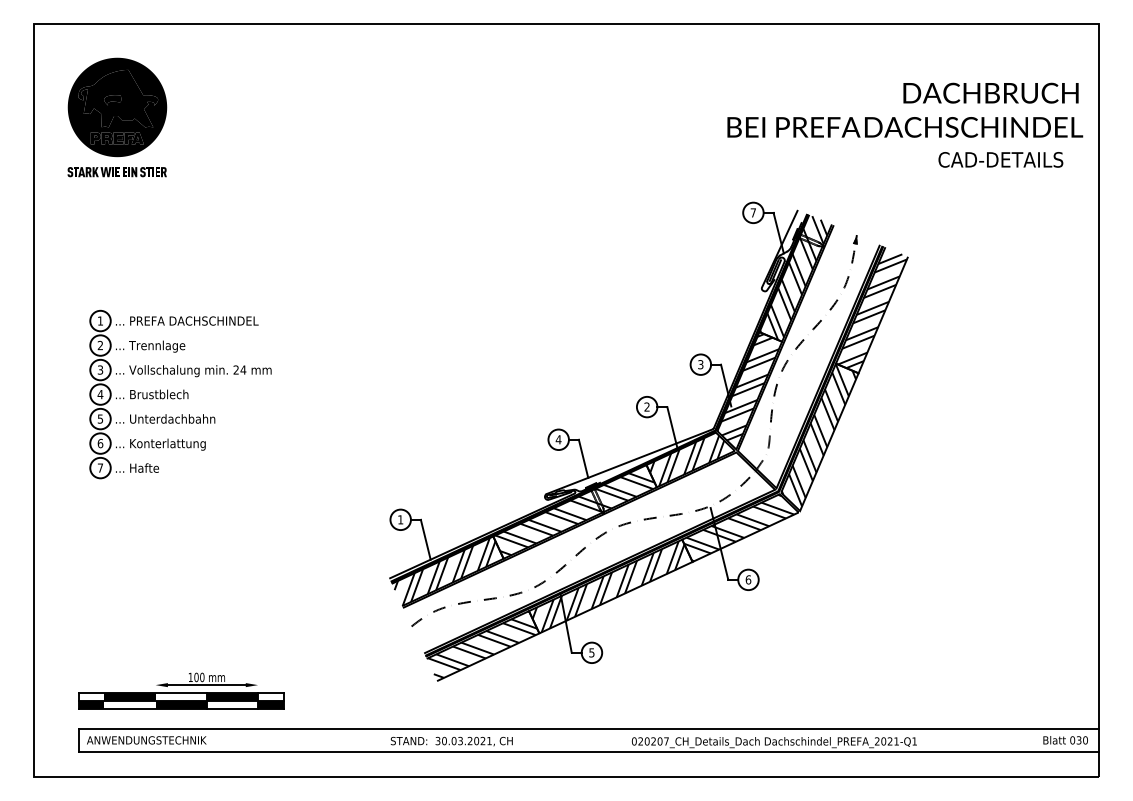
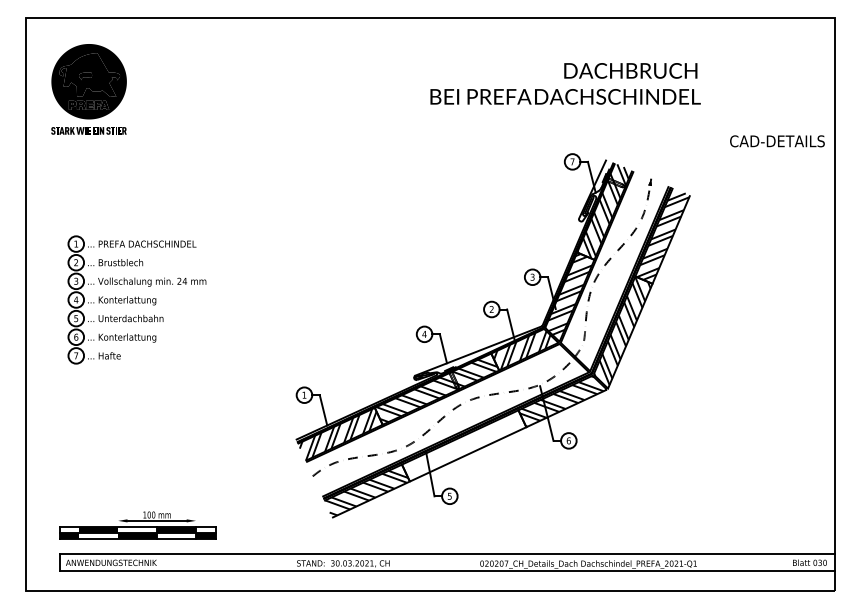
text: (905, 109) -> (565, 83), moved
text: (1000, 159) -> (777, 141), moved
text: (158, 346) -> (120, 263), ... Trennlage -> ... Brustblech
text: (168, 395) -> (127, 300), ... Brustblech -> ... Konterlattung
hatch: (612, 586) -> (465, 445), removed

